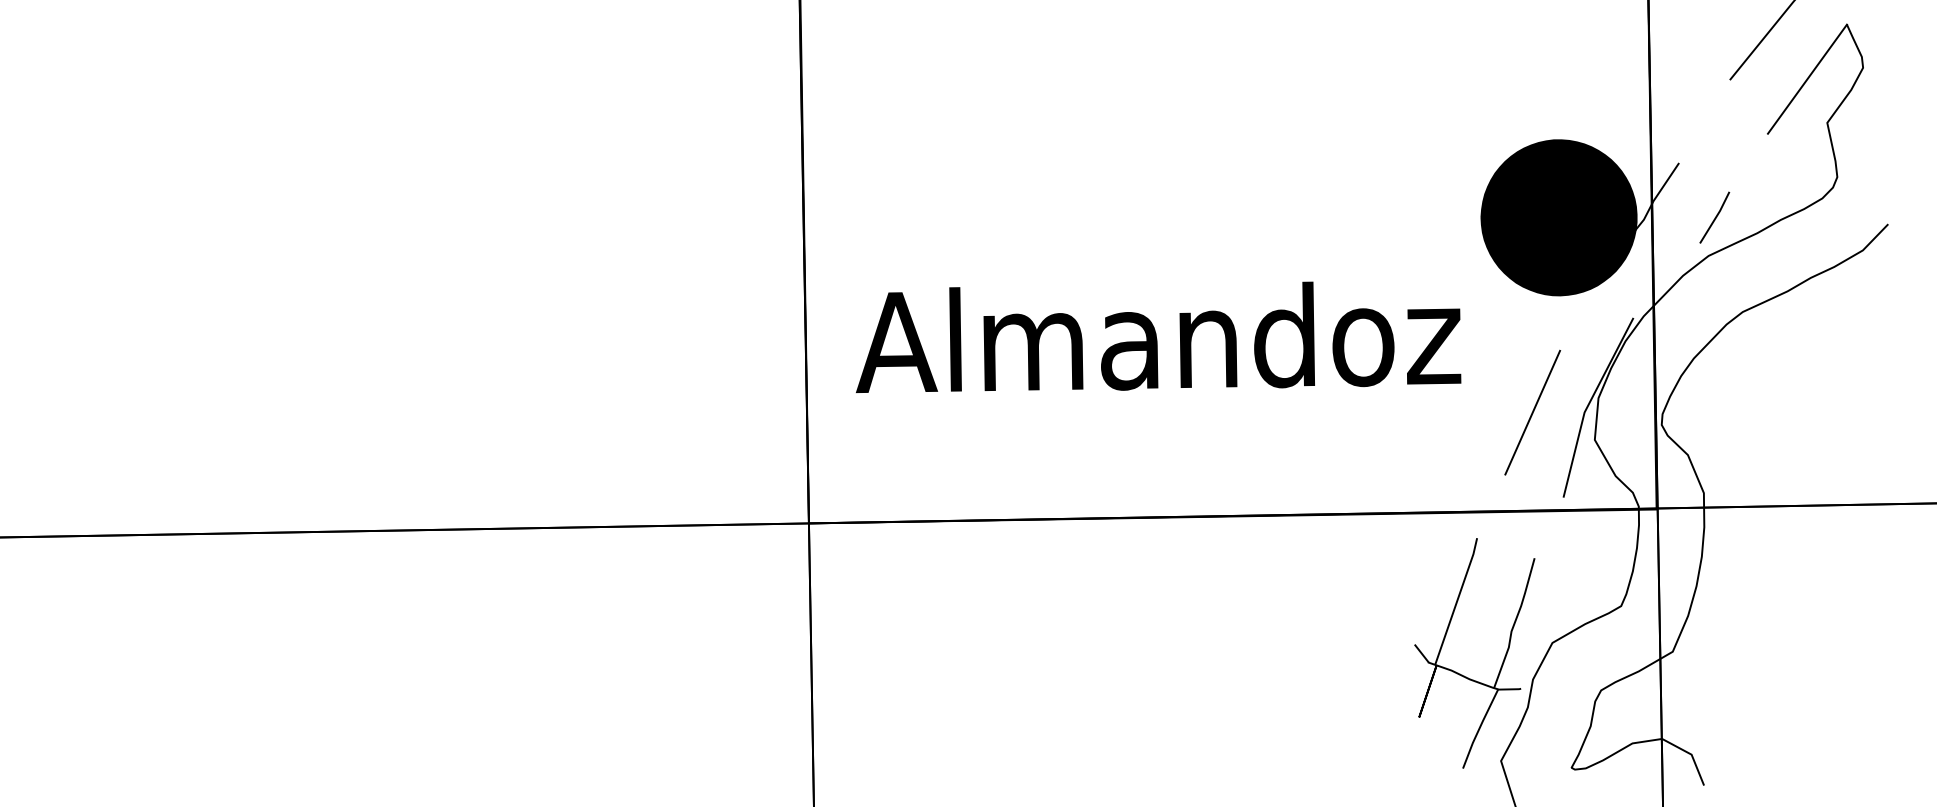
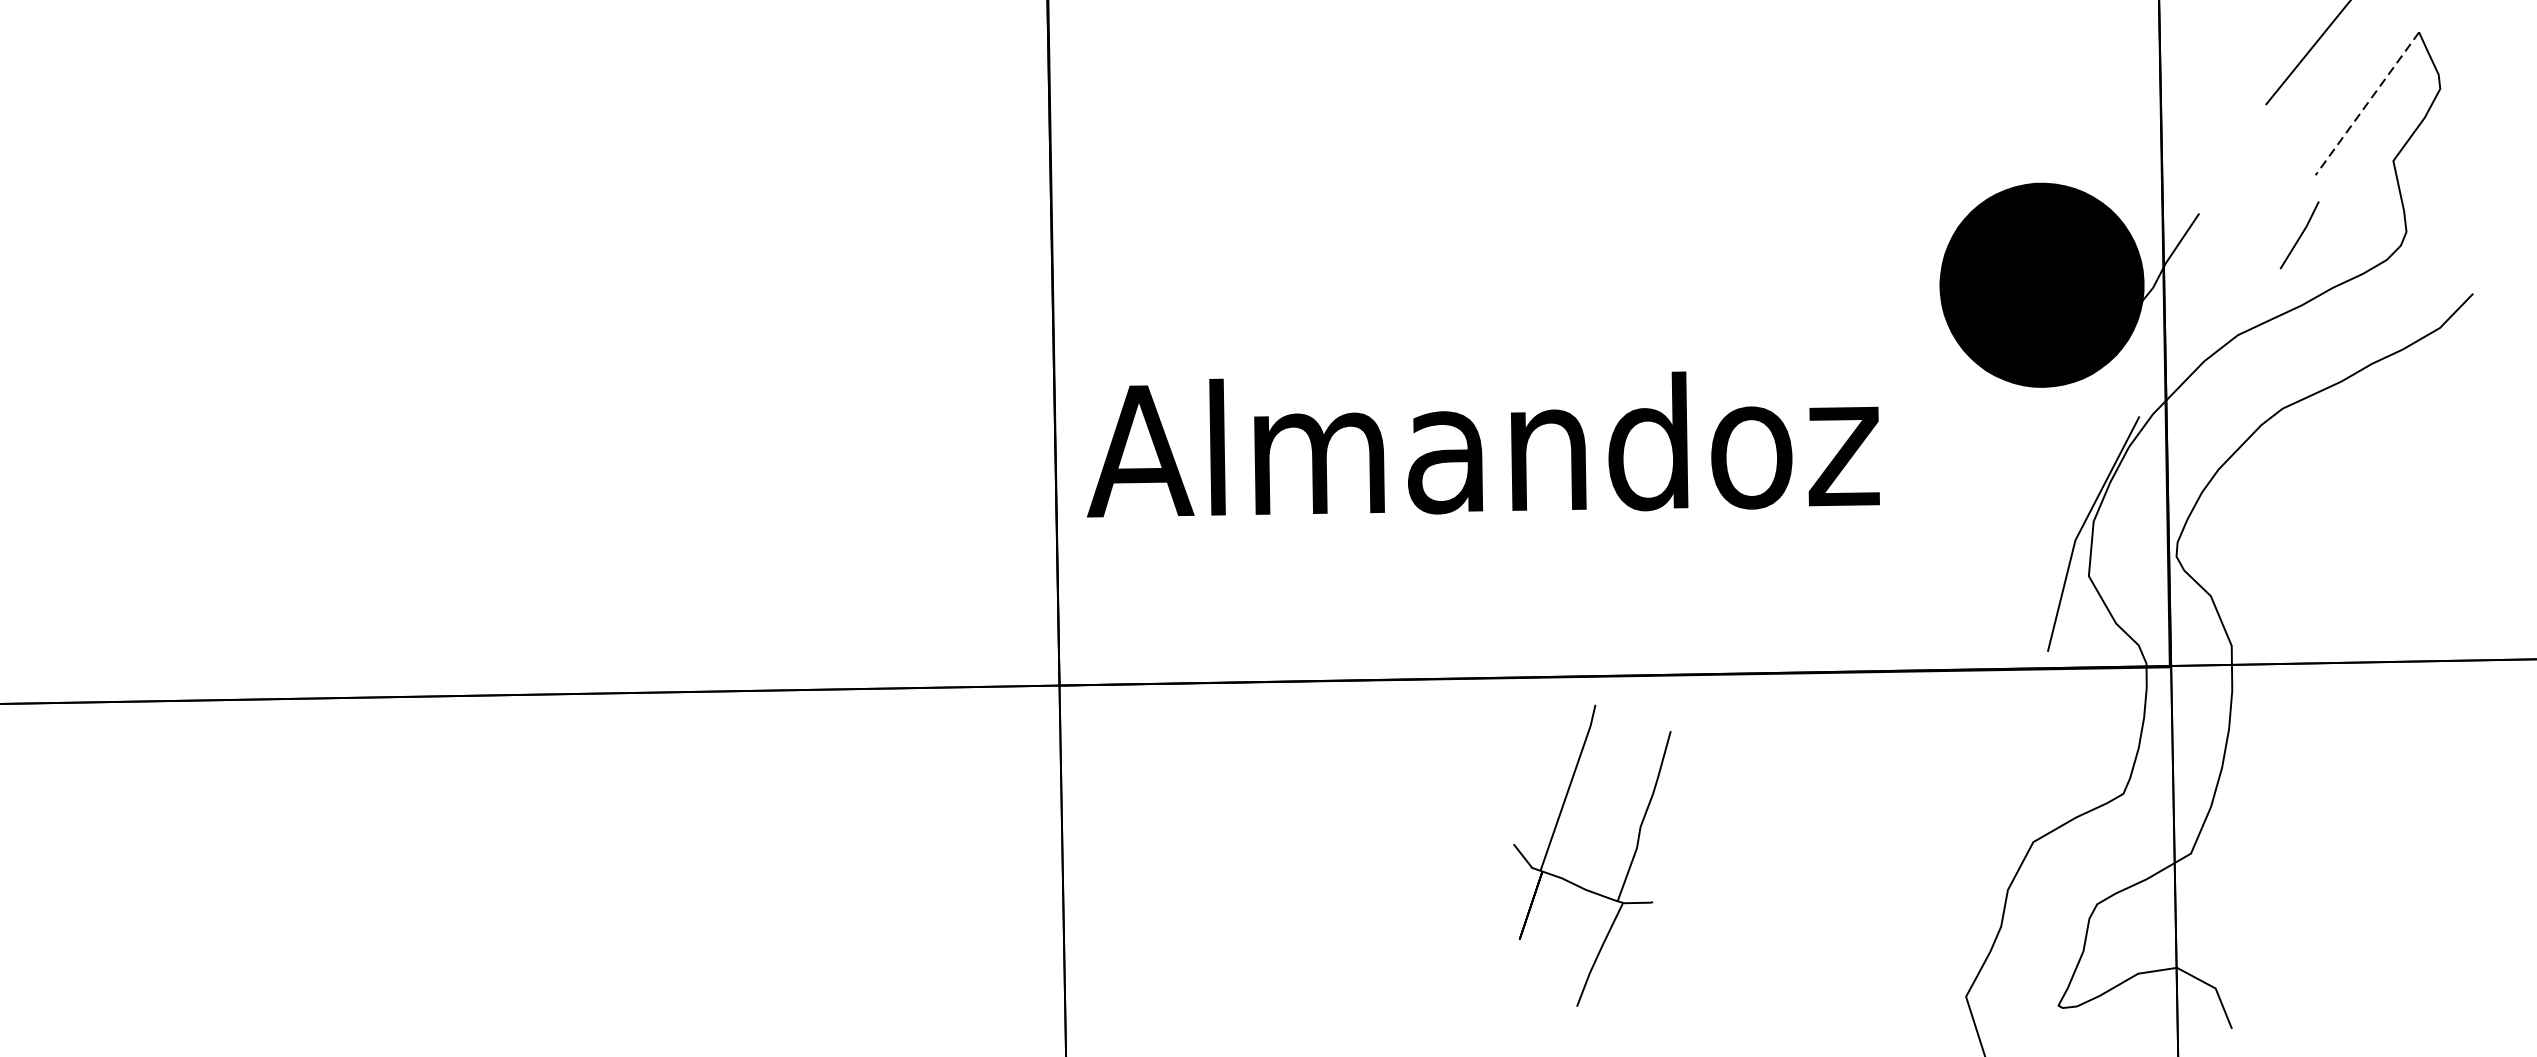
line: (1807, 79) -> (2367, 104), solid -> dashed
line: (1714, 217) -> (2299, 235), moved
text: (1158, 336) -> (1483, 443), moved
line: (1532, 412) -> (2007, 540), removed
part: (1464, 675) -> (1578, 884), moved

